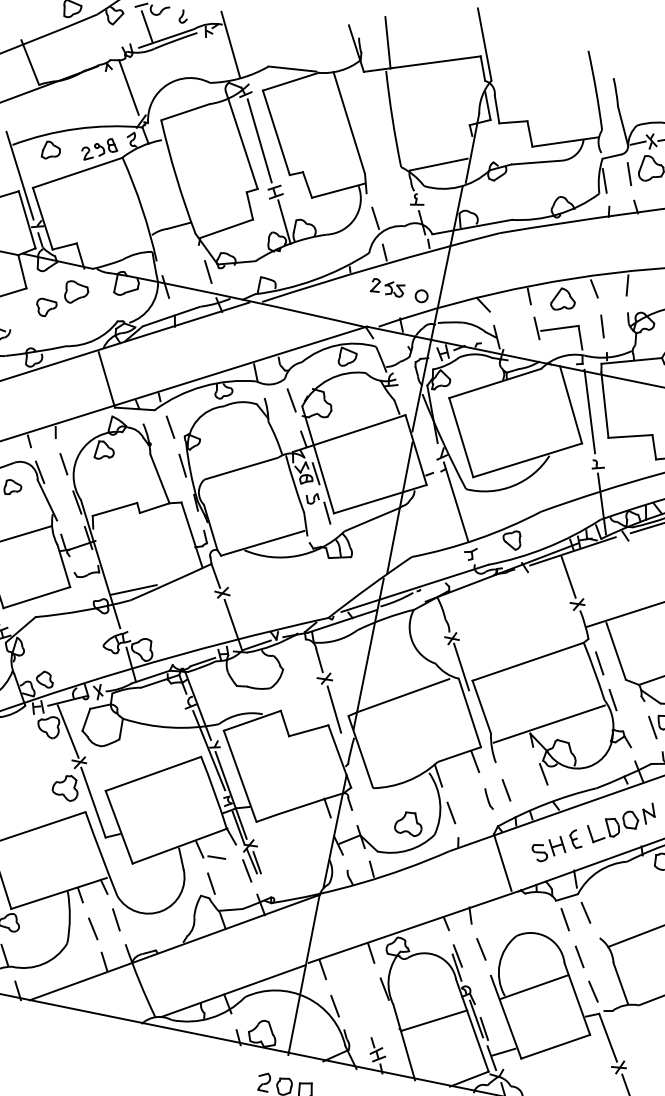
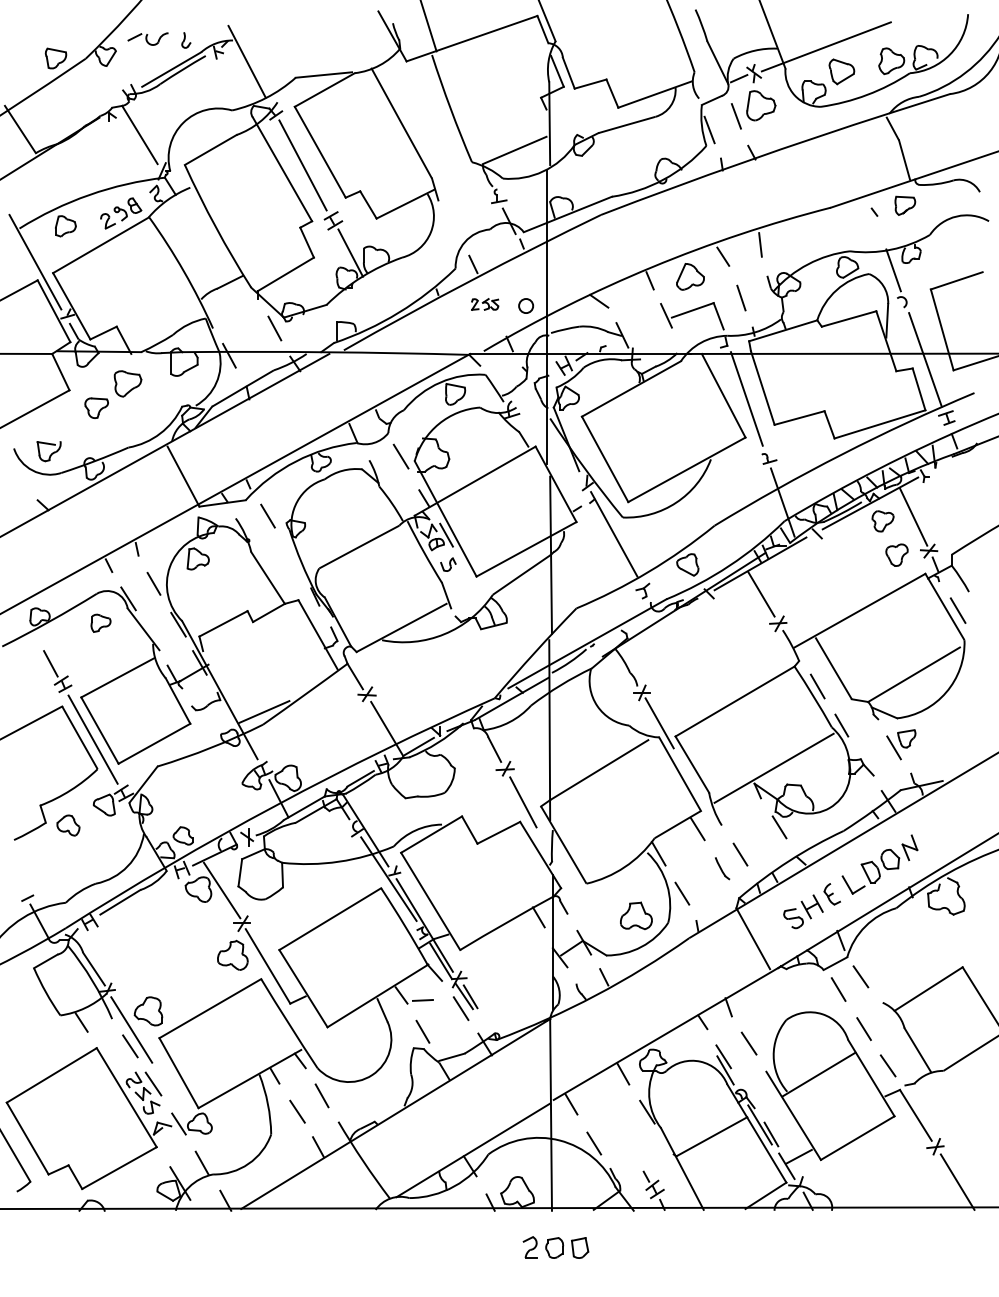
line: (147, 26) -> (146, 60), removed
line: (375, 217) -> (454, 226), removed
part: (387, 287) -> (484, 304), size x0.7
line: (182, 465) -> (290, 557), removed
line: (327, 512) -> (468, 577), removed

